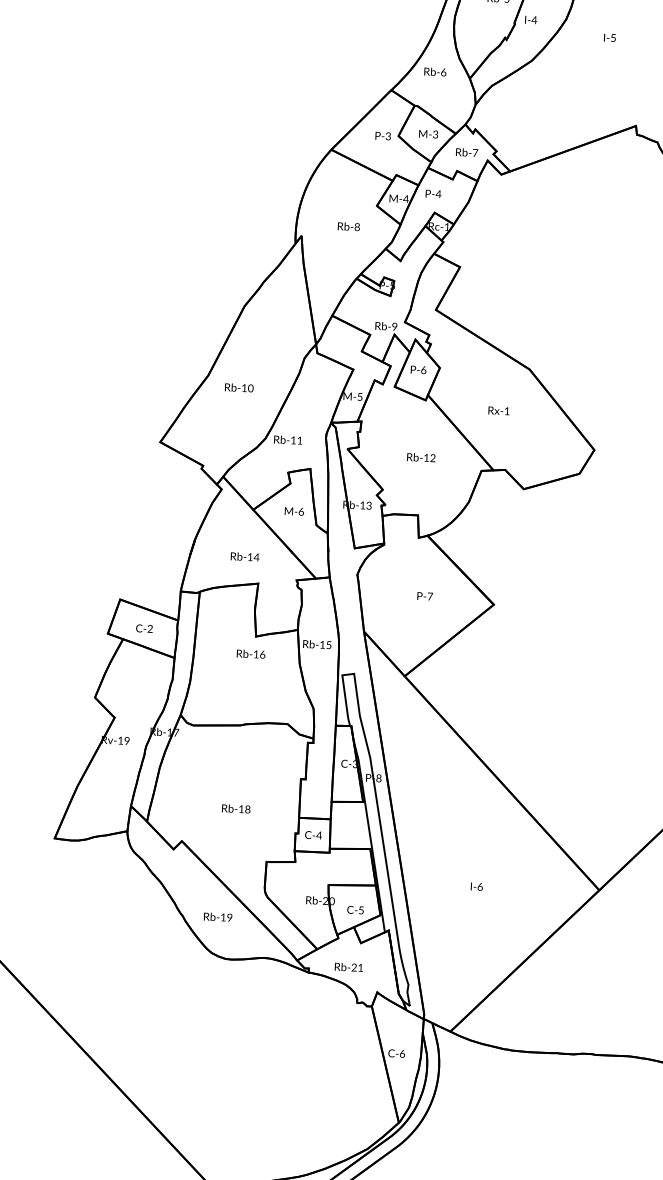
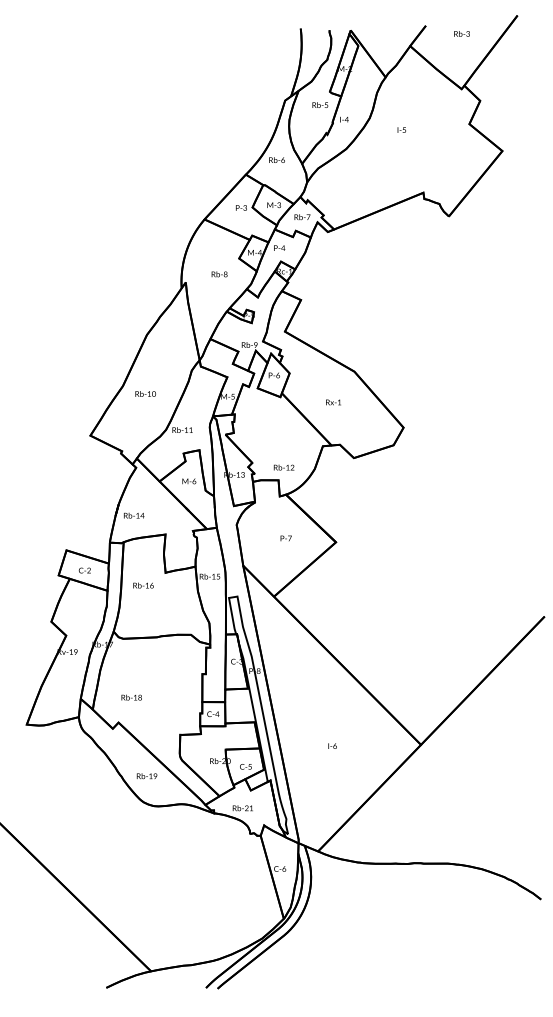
text: (420, 457) -> (283, 467), moved
text: (245, 556) -> (134, 515), moved
text: (251, 654) -> (143, 585), moved
text: (235, 808) -> (131, 697), moved

